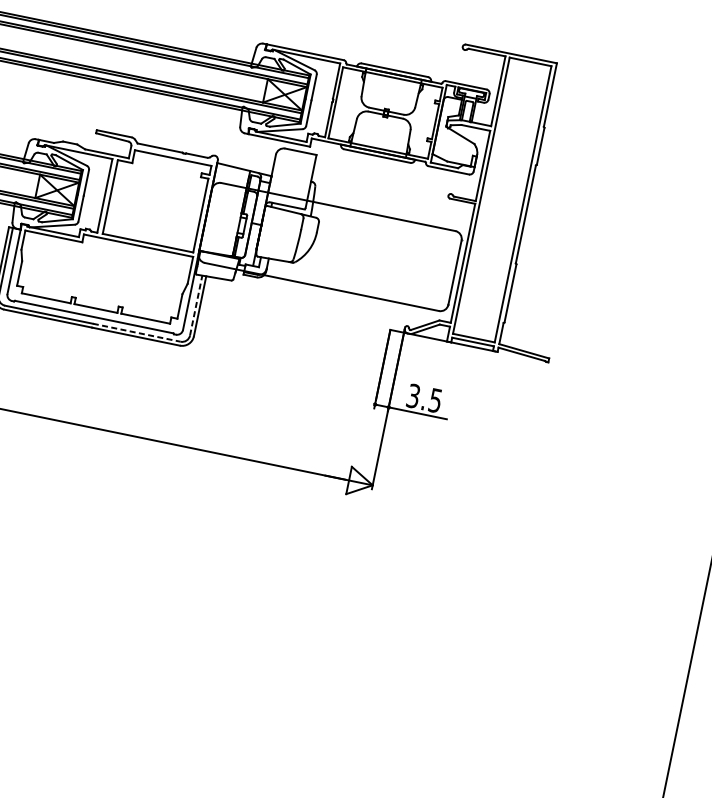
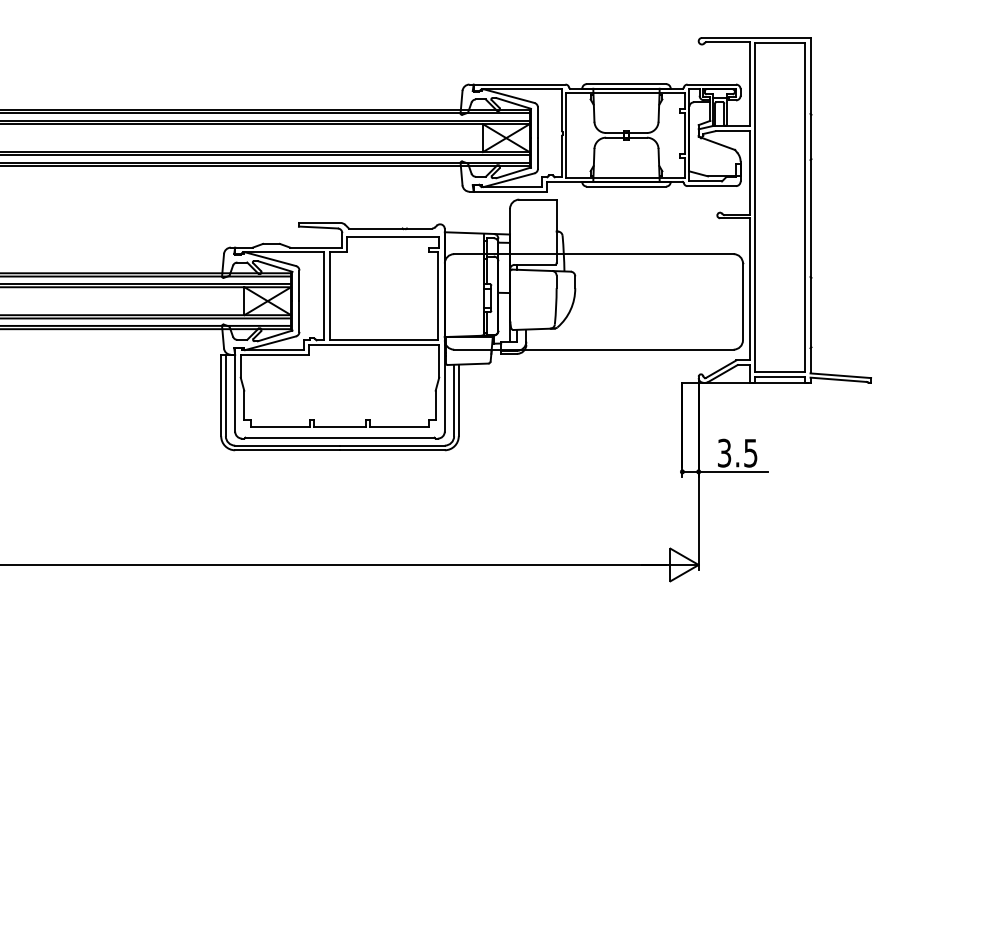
line: (196, 305) -> (454, 400), dashed -> solid
line: (136, 332) -> (392, 445), dashed -> solid

